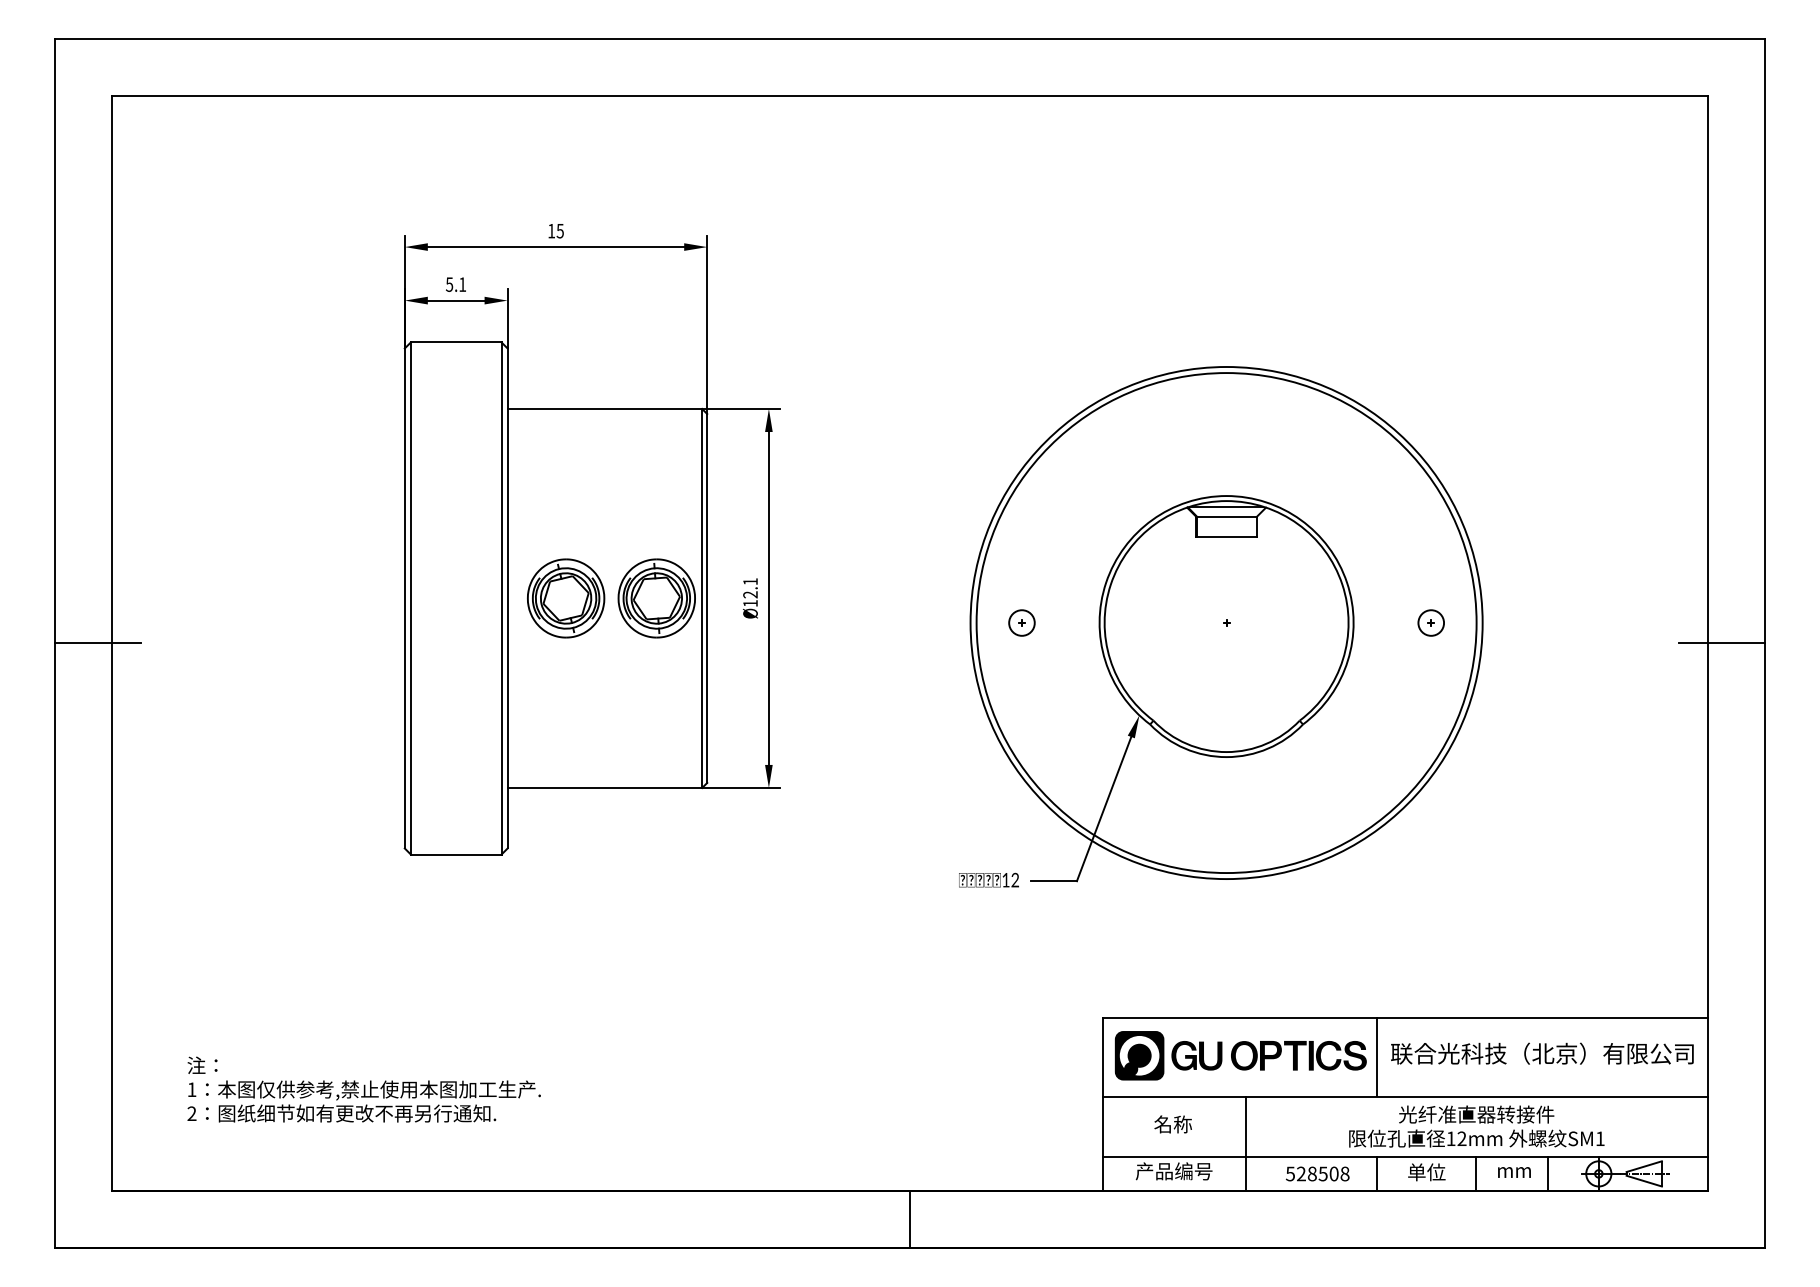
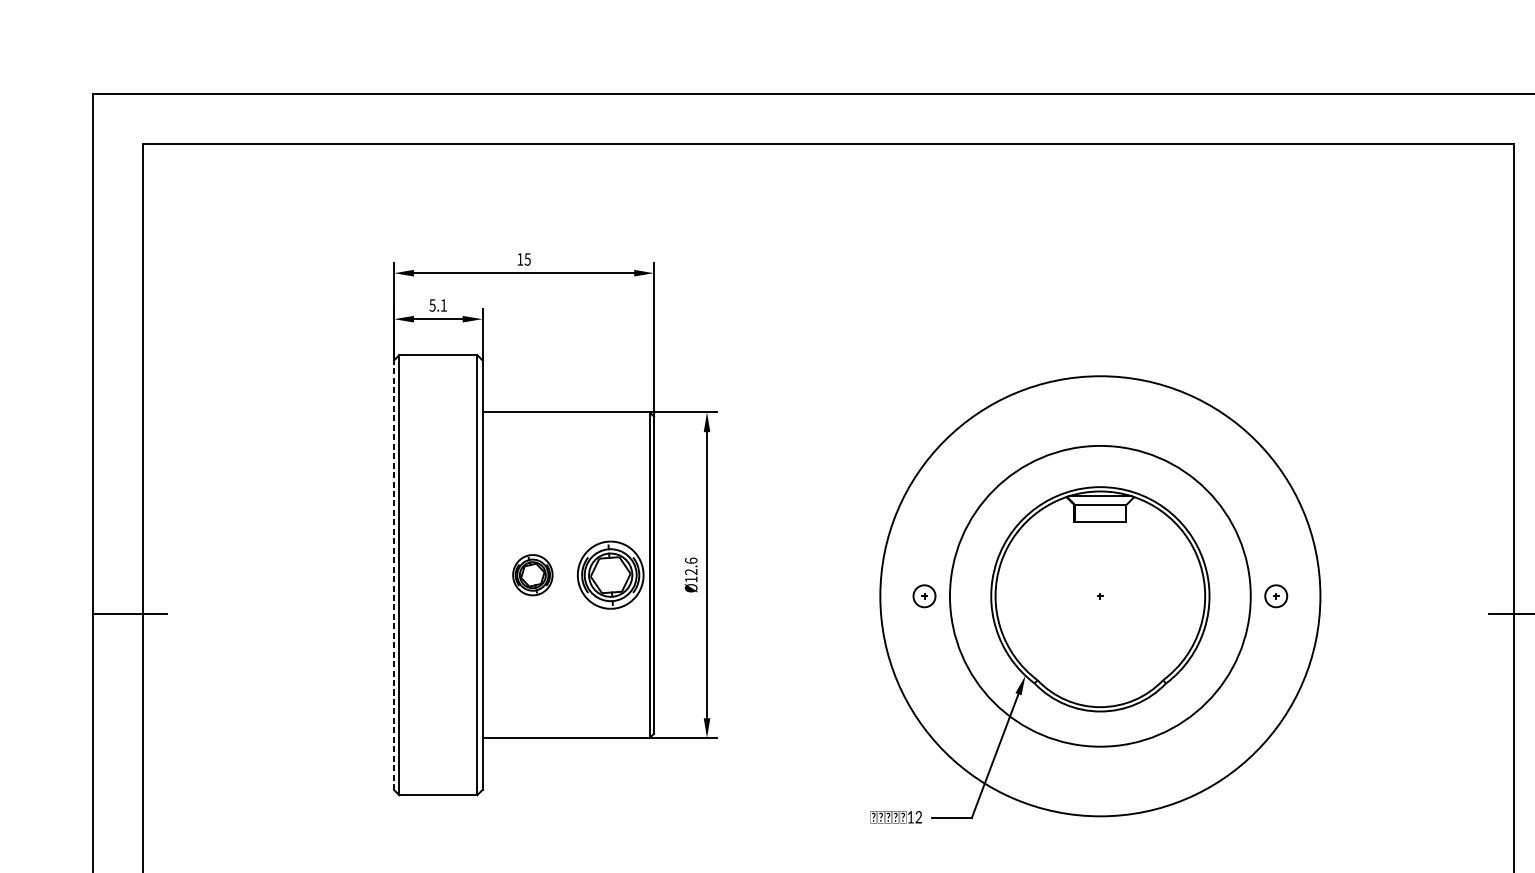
text: (750, 581) -> (691, 560), Ø12.1 -> Ø12.6
line: (404, 598) -> (393, 575), solid -> dashed
part: (566, 598) -> (533, 575), size x0.6
circle: (1226, 623) -> (1100, 596), size x0.7

